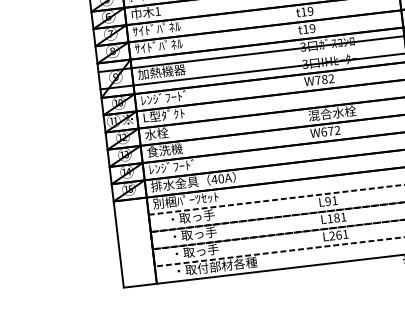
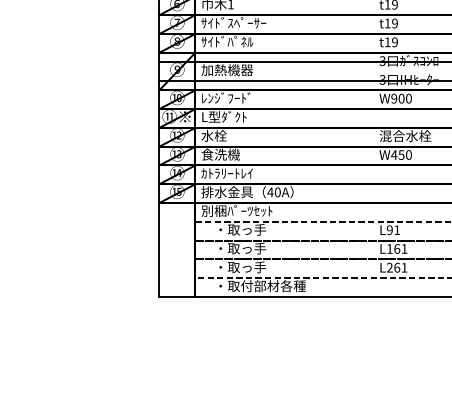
text: (174, 26) -> (246, 22), ｻｲﾄﾞﾊﾟﾈﾙ -> ｻｲﾄﾞｽﾍﾟｰｻｰ
text: (324, 79) -> (401, 98), W782 -> W900
text: (330, 130) -> (401, 154), W672 -> W450
text: (171, 166) -> (226, 172), ﾚﾝｼﾞﾌｰﾄﾞ -> ｶﾄﾗﾘｰﾄﾚｲ
text: (337, 217) -> (397, 248), L181 -> L161

